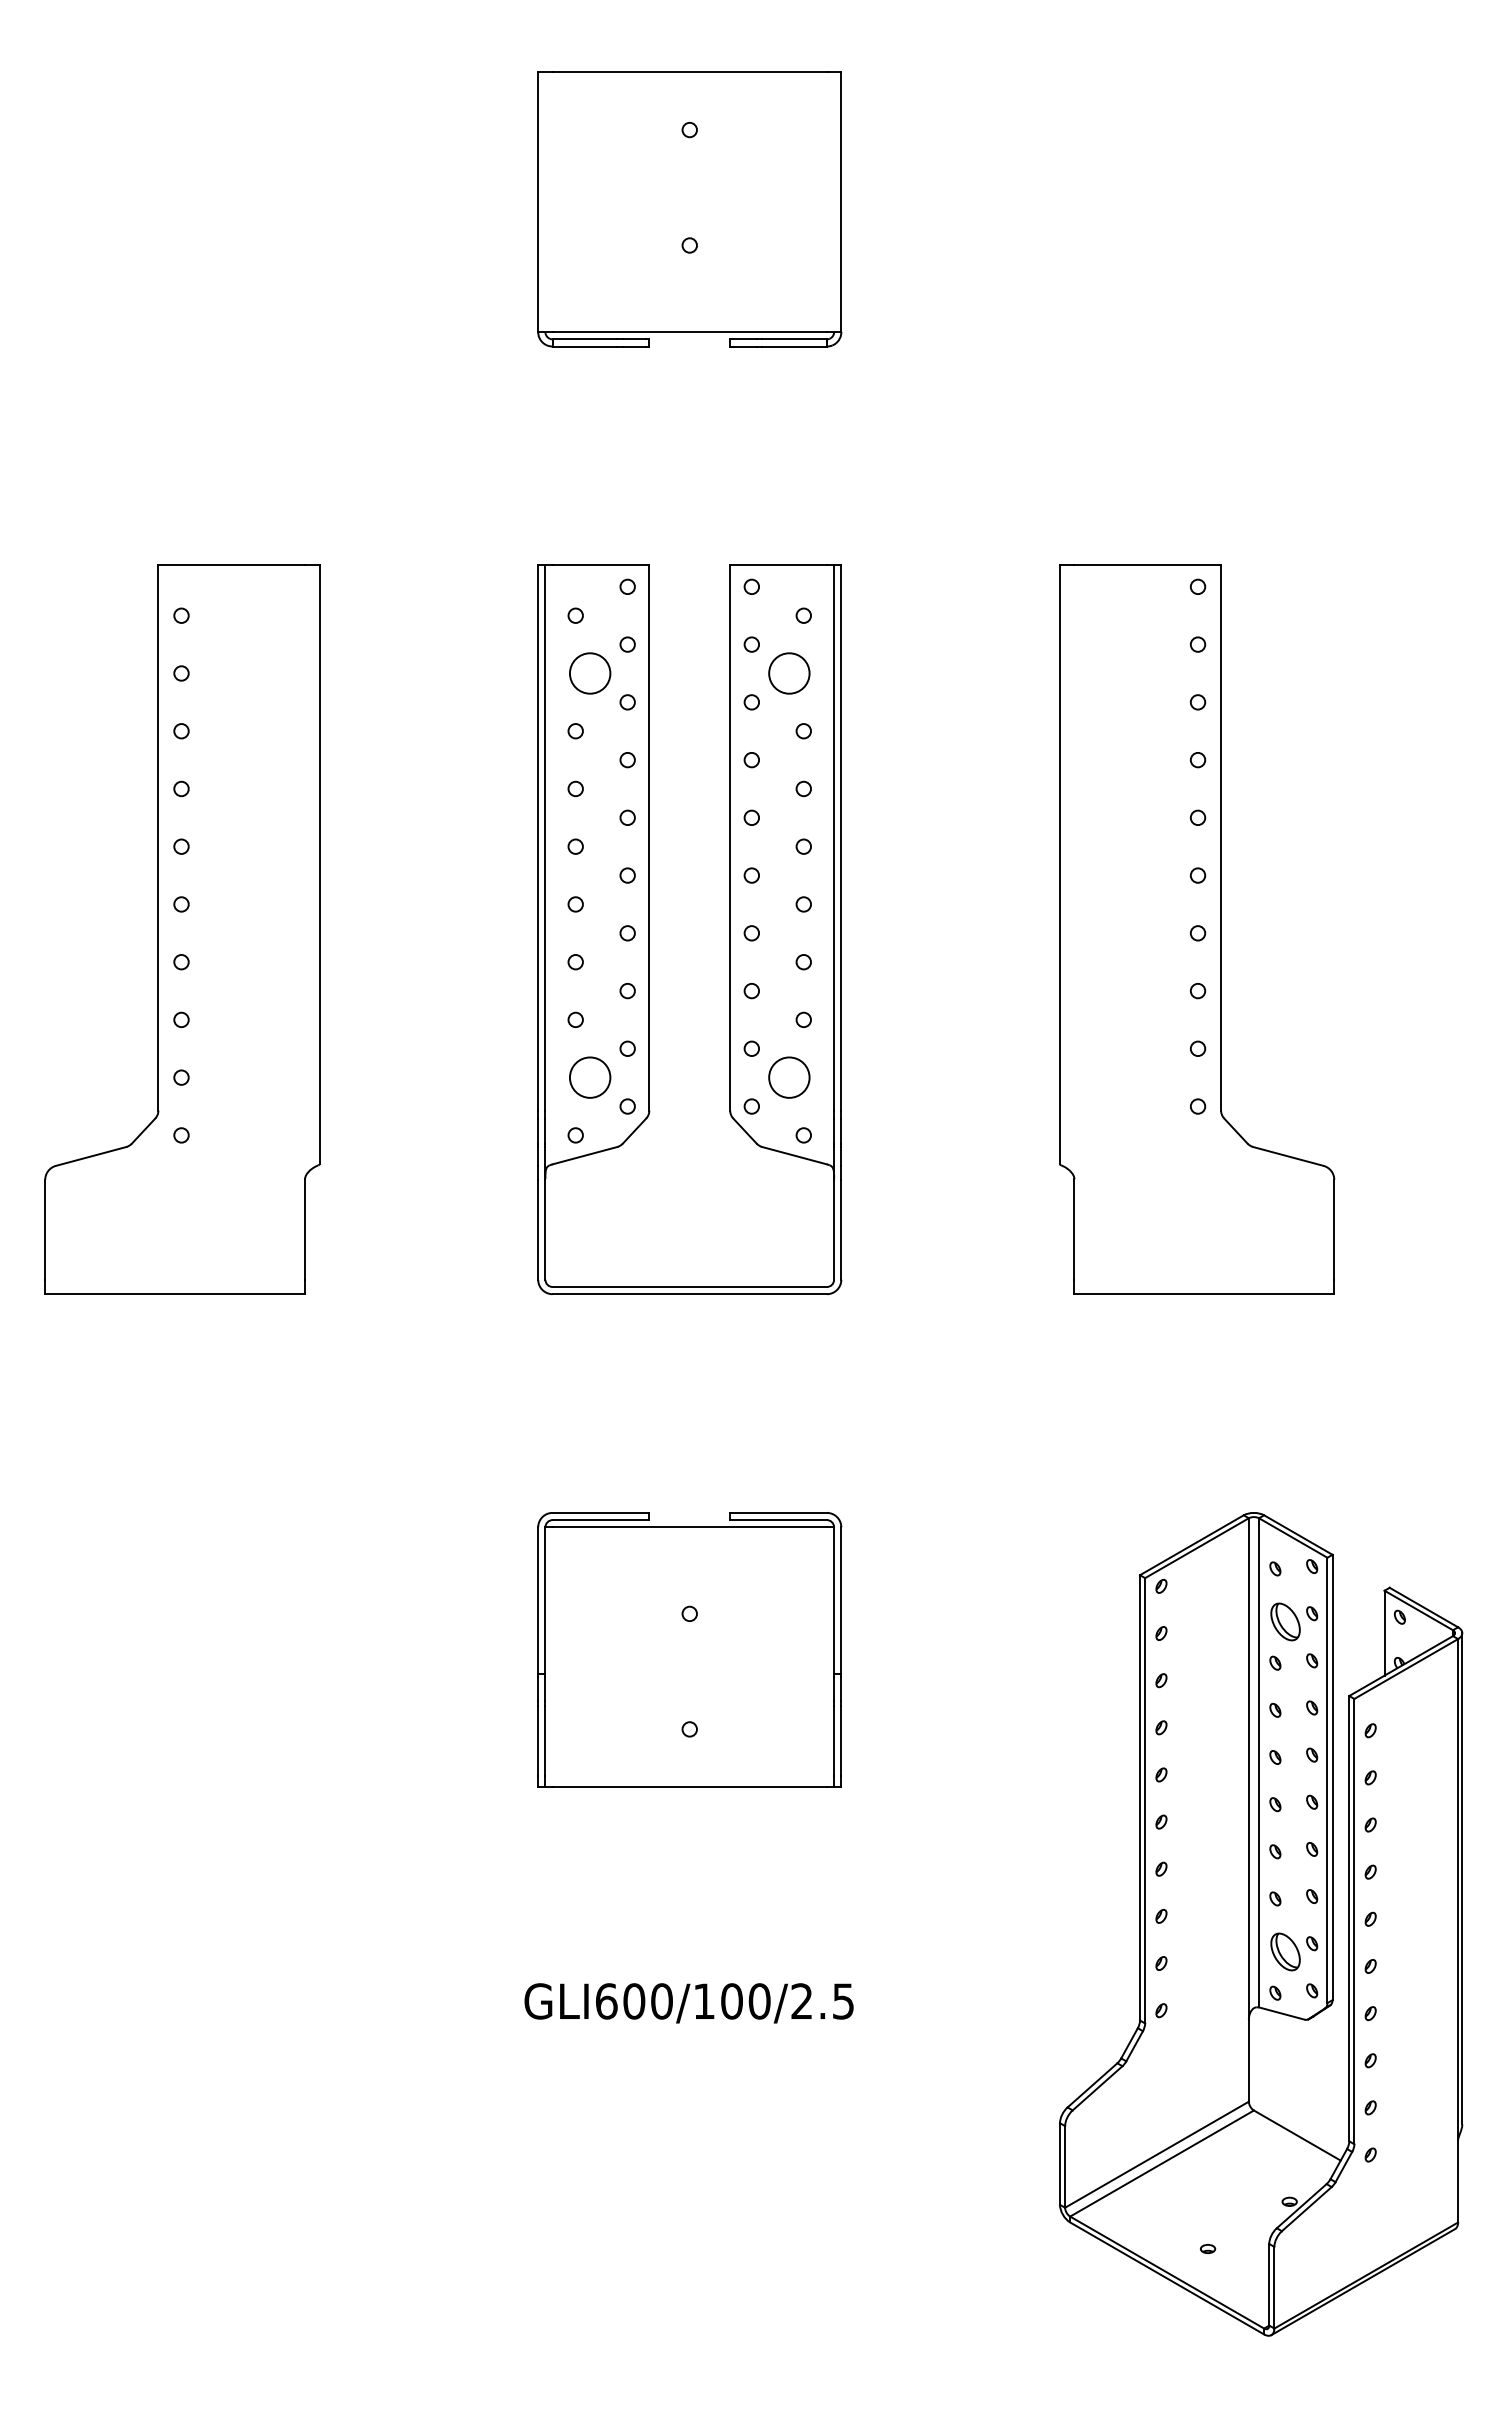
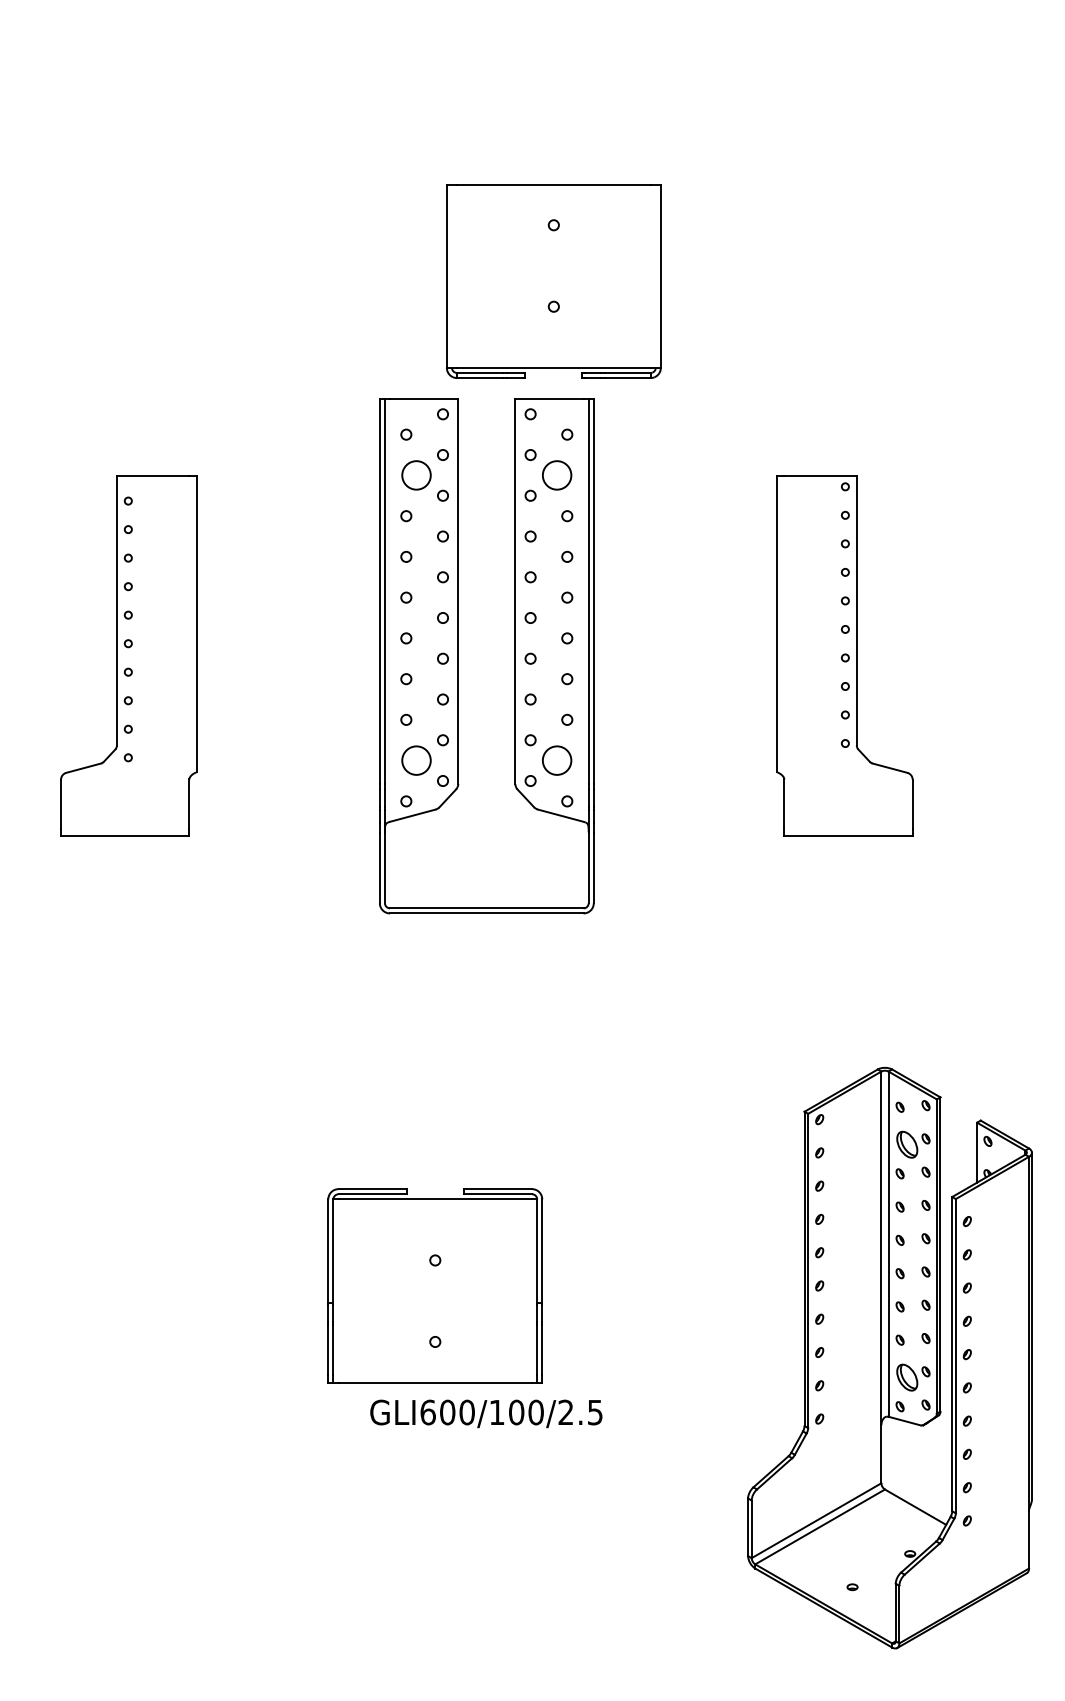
part: (689, 209) -> (553, 281), moved
part: (182, 929) -> (128, 656), size x0.7
part: (1197, 929) -> (845, 656), size x0.7
part: (689, 1649) -> (435, 1285), moved

